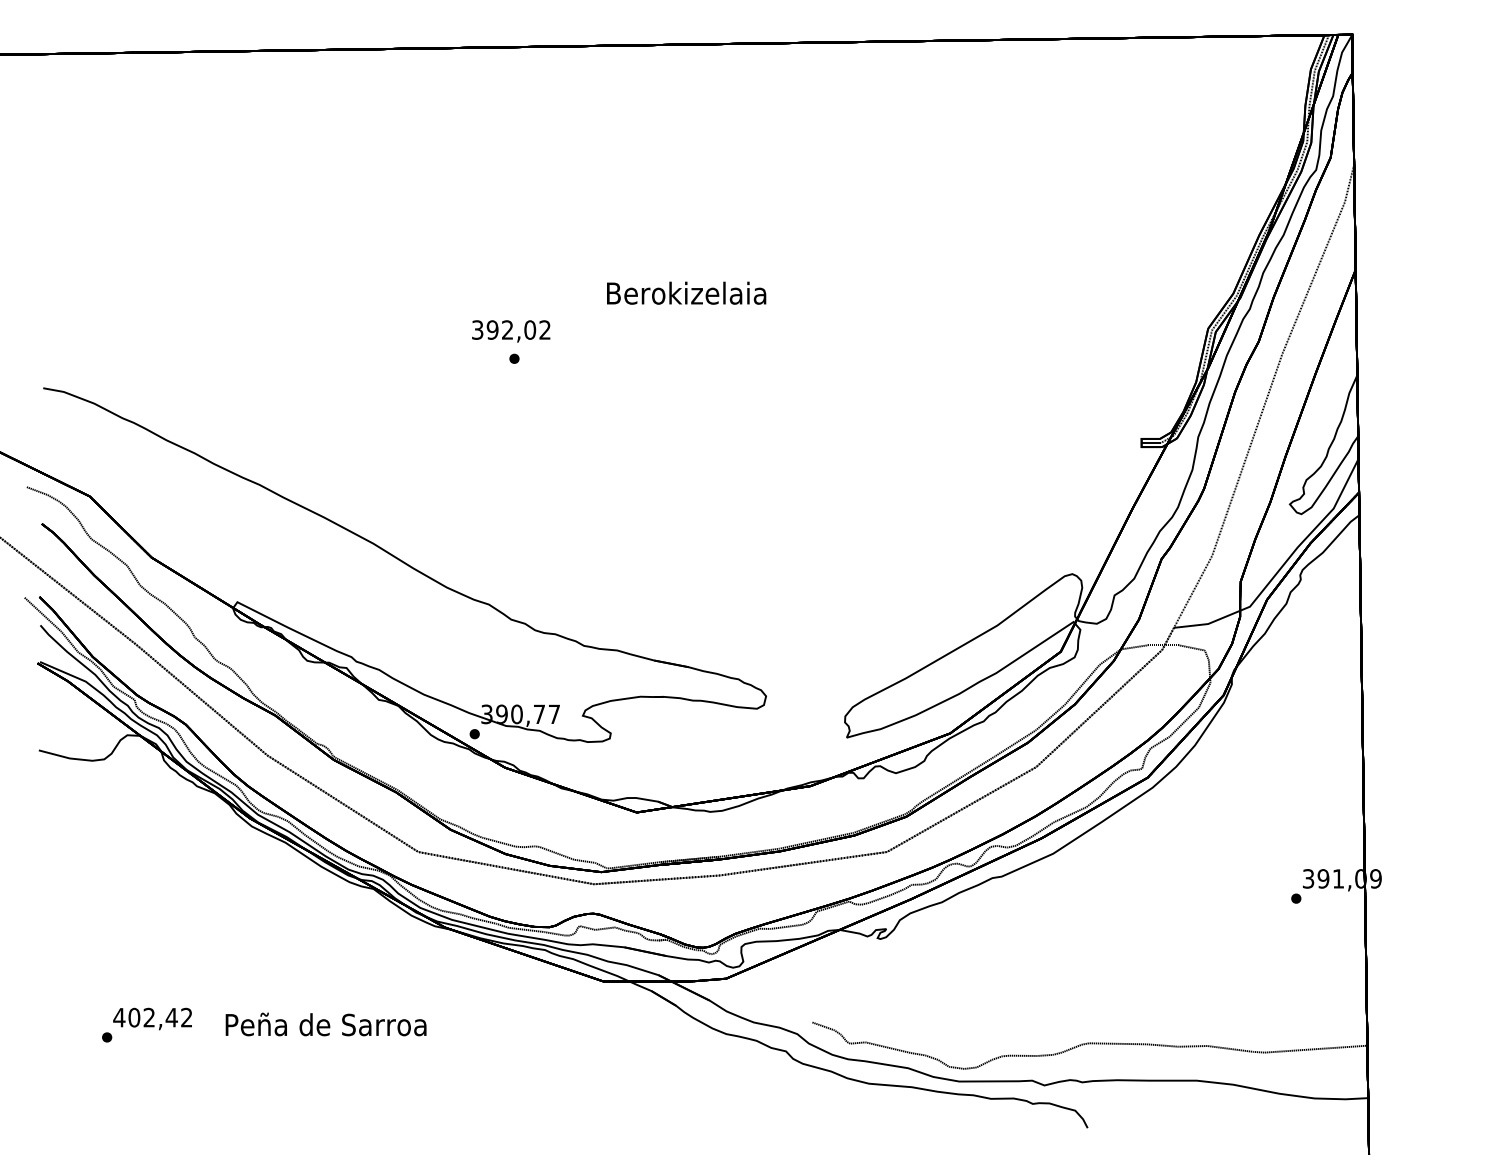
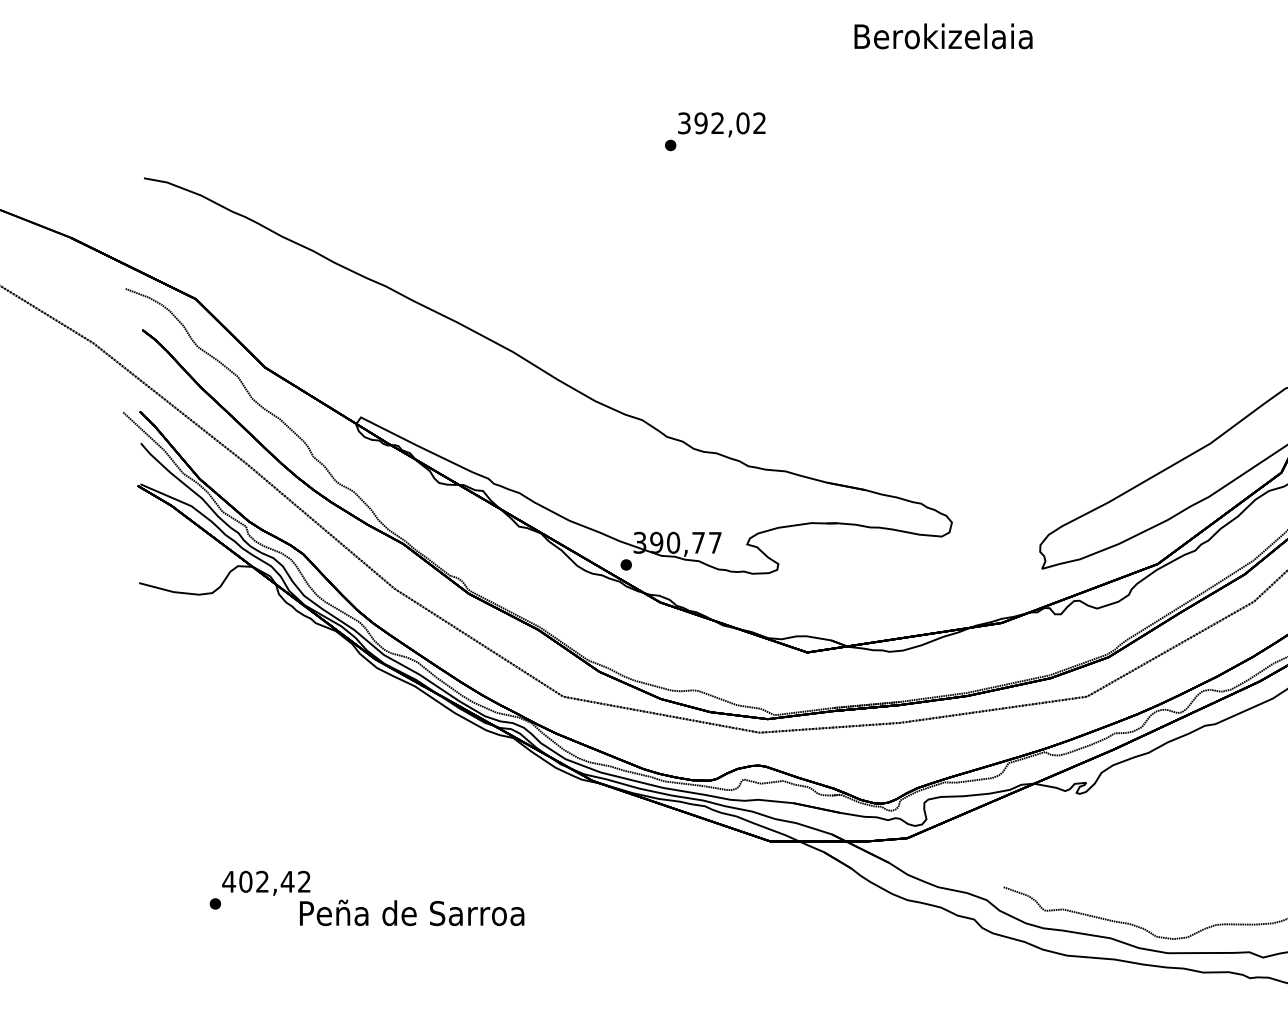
text: (686, 292) -> (943, 35), moved
text: (511, 331) -> (722, 124), moved
text: (325, 1024) -> (411, 912), moved

